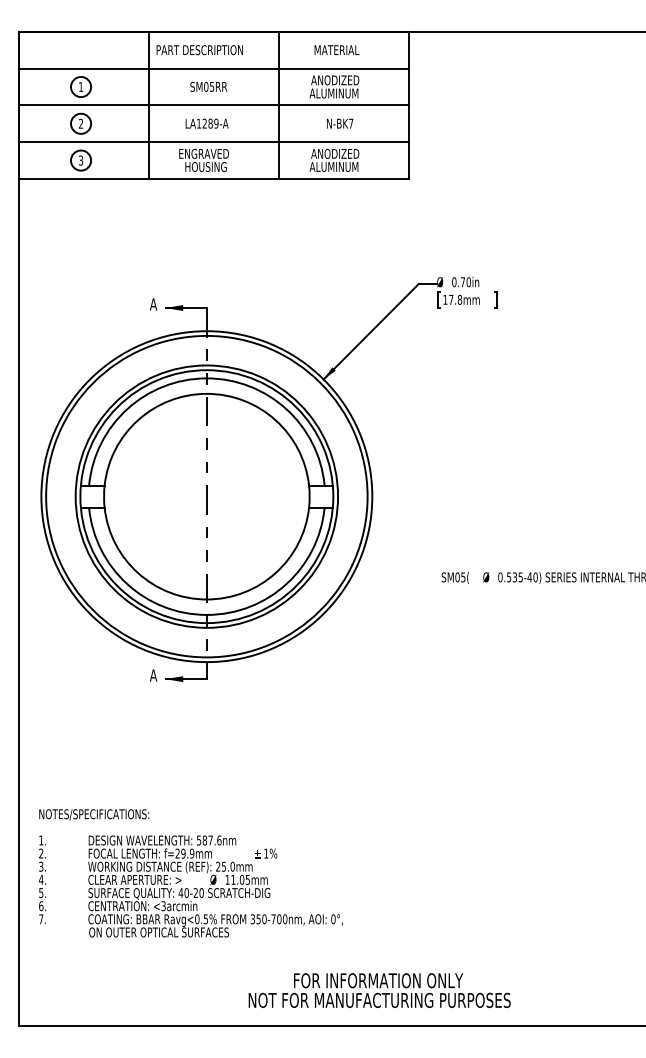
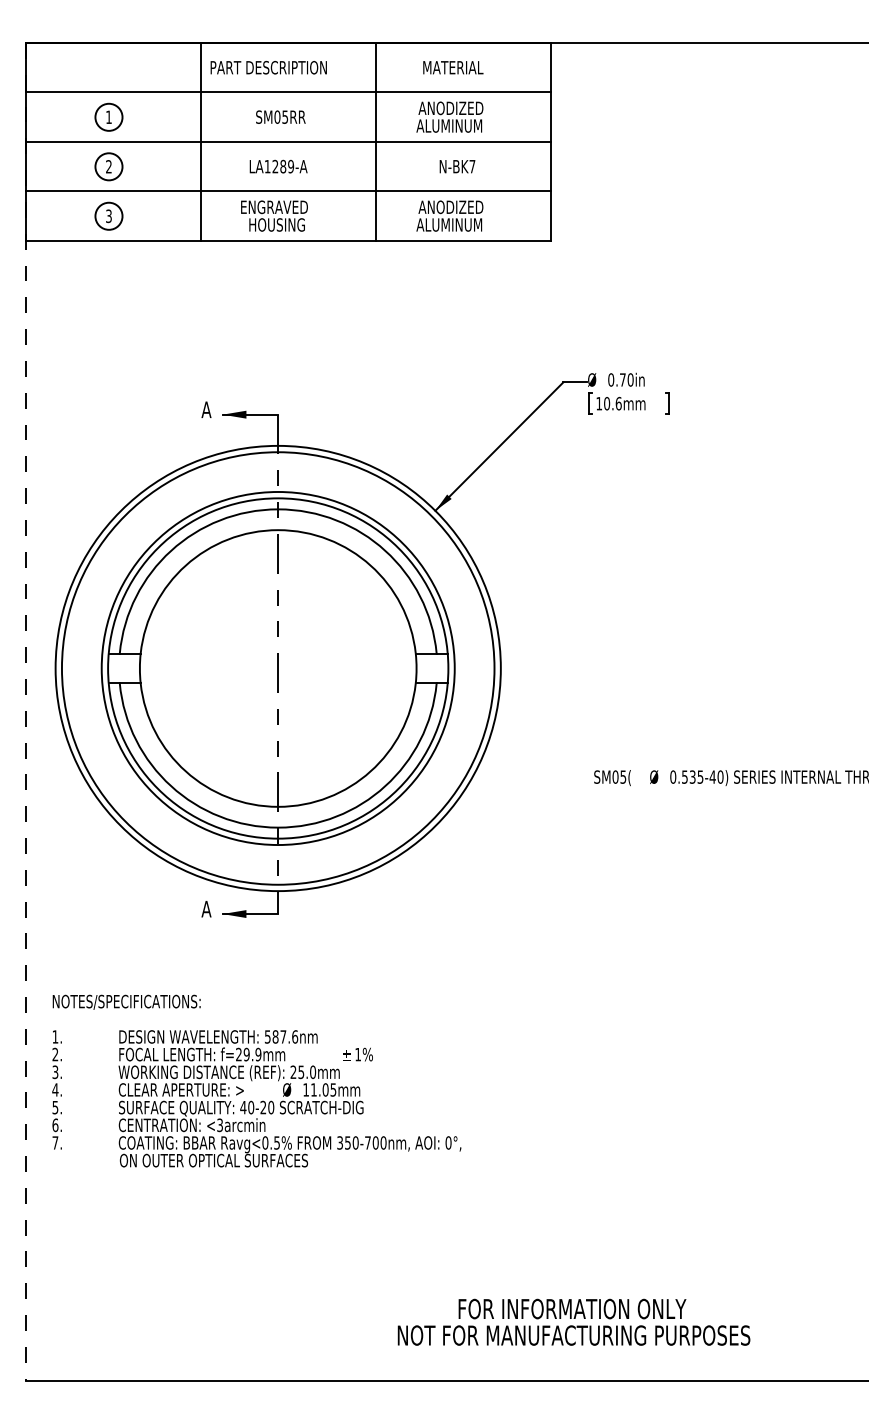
text: (455, 299) -> (612, 403), 17.8mm -> 10.6mm
line: (19, 529) -> (26, 712), solid -> dashed
text: (190, 873) -> (256, 1081), moved
text: (379, 990) -> (573, 1322), moved

